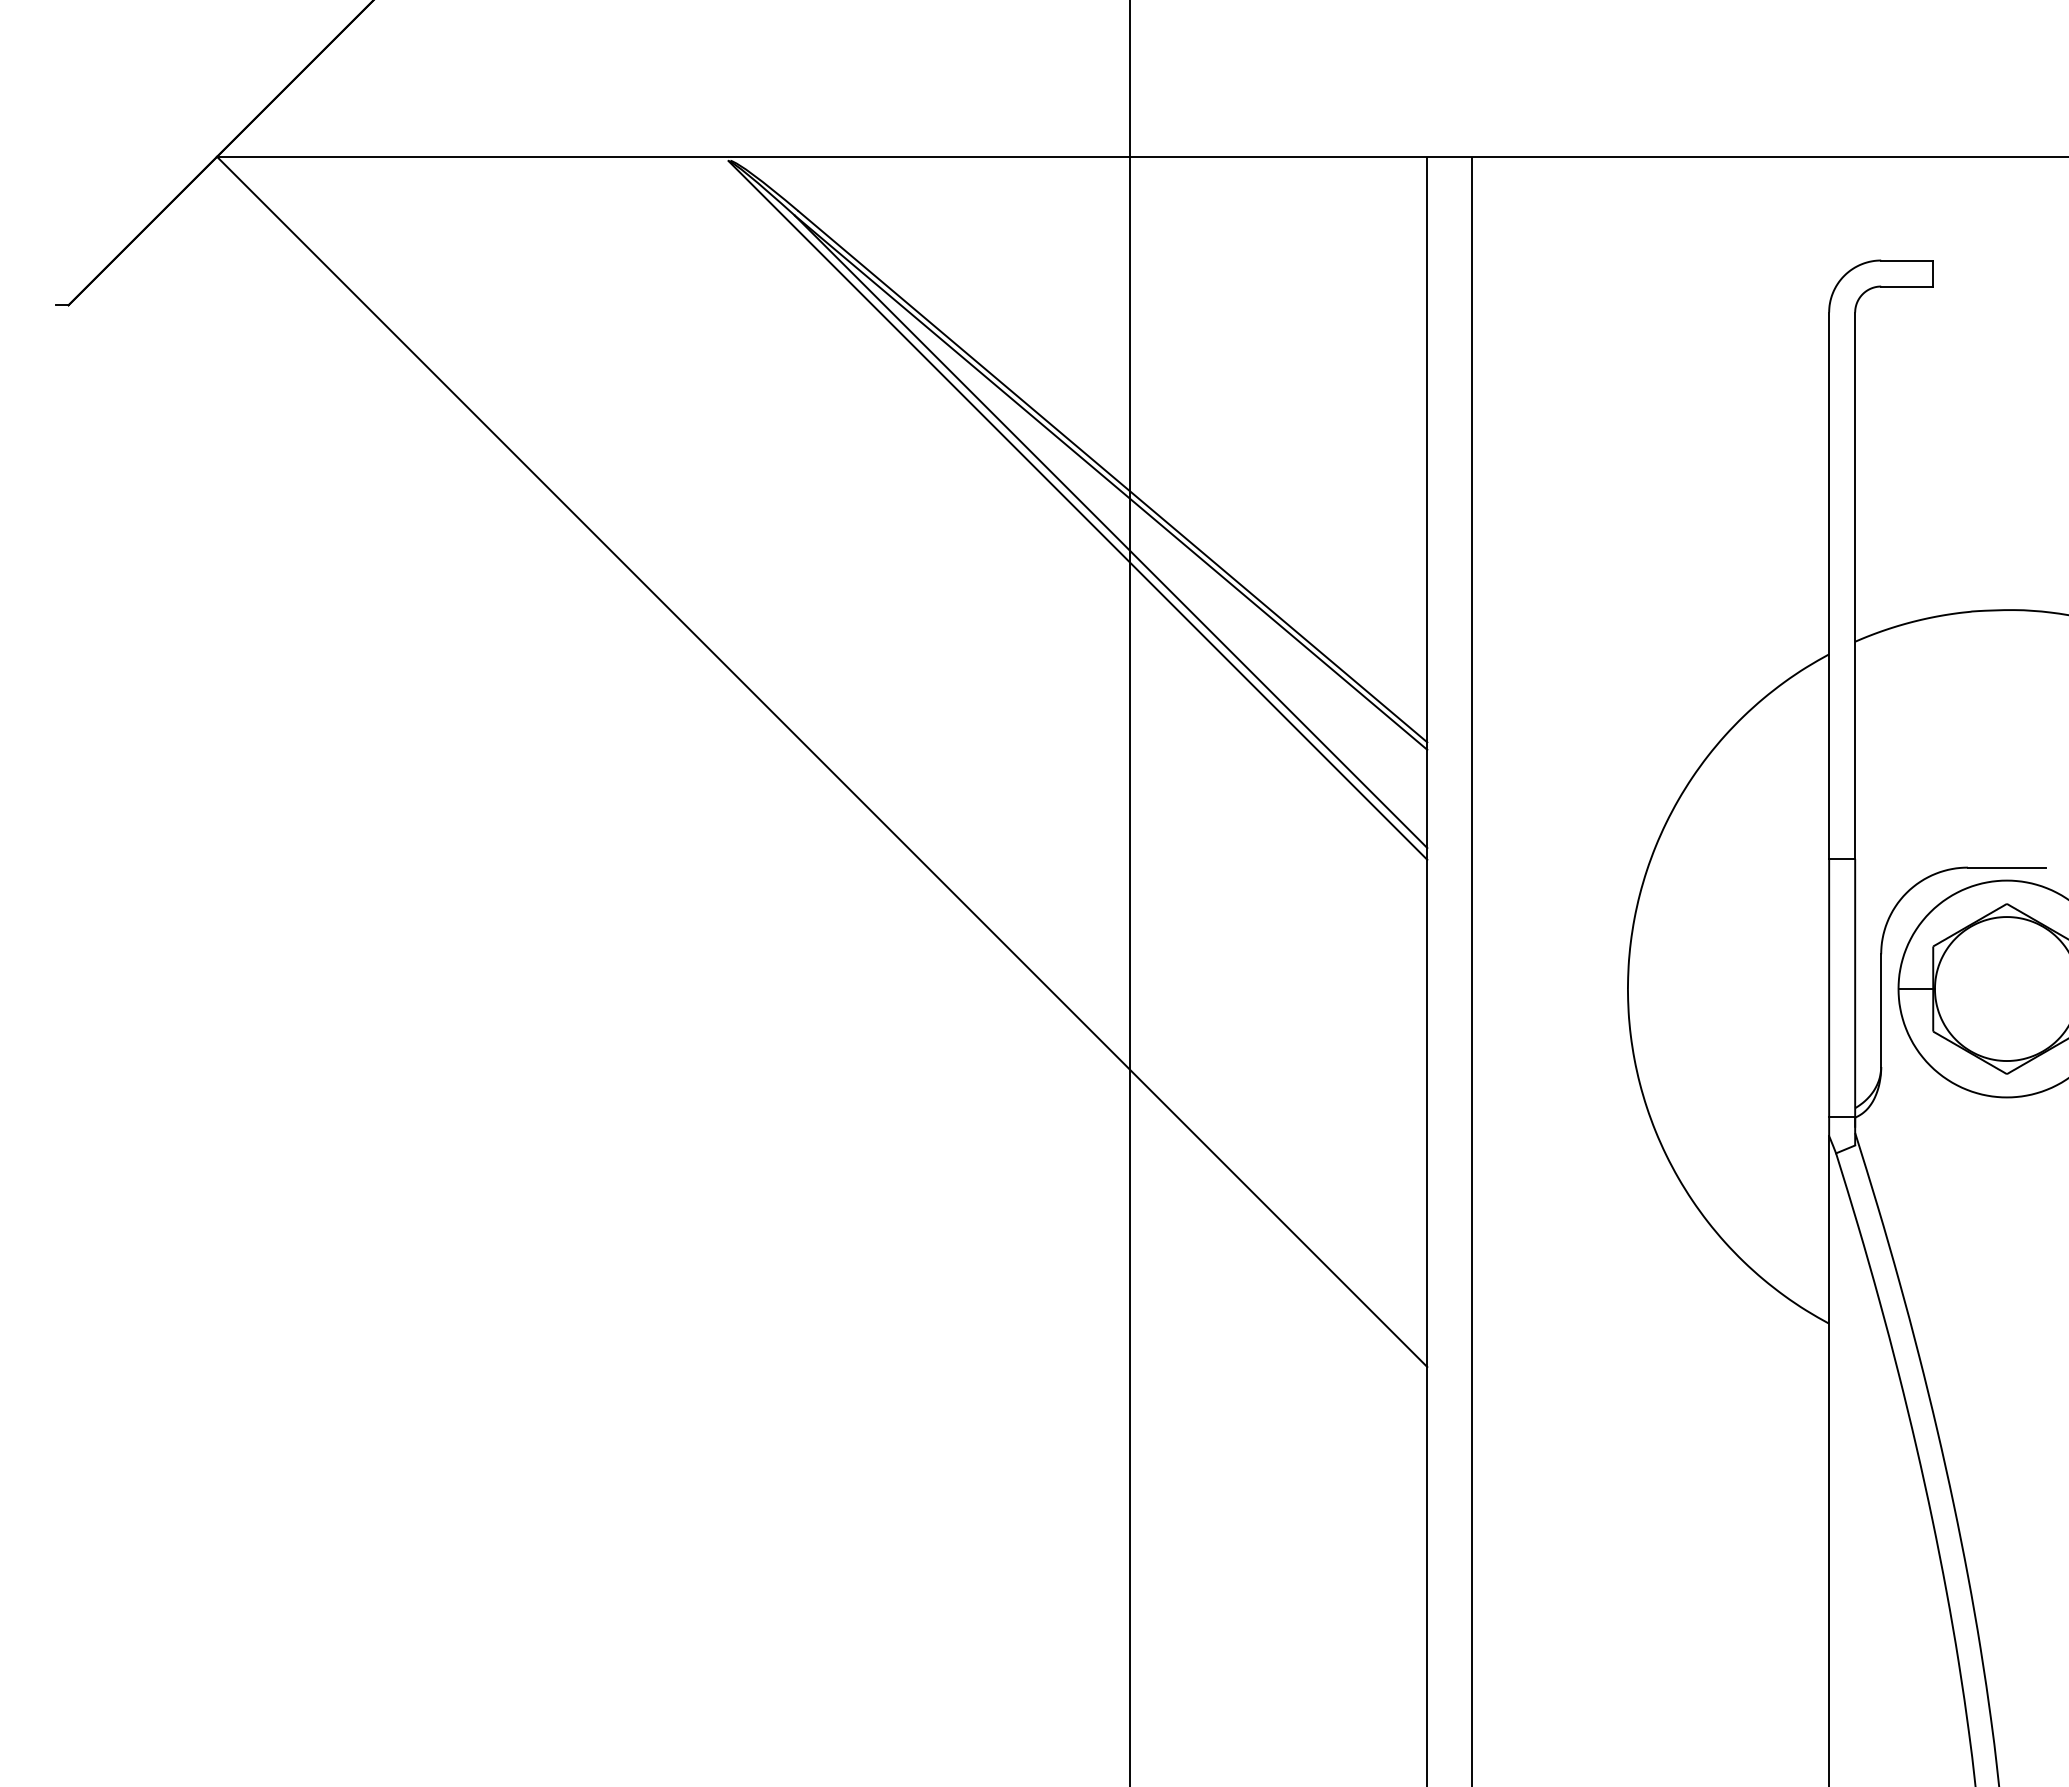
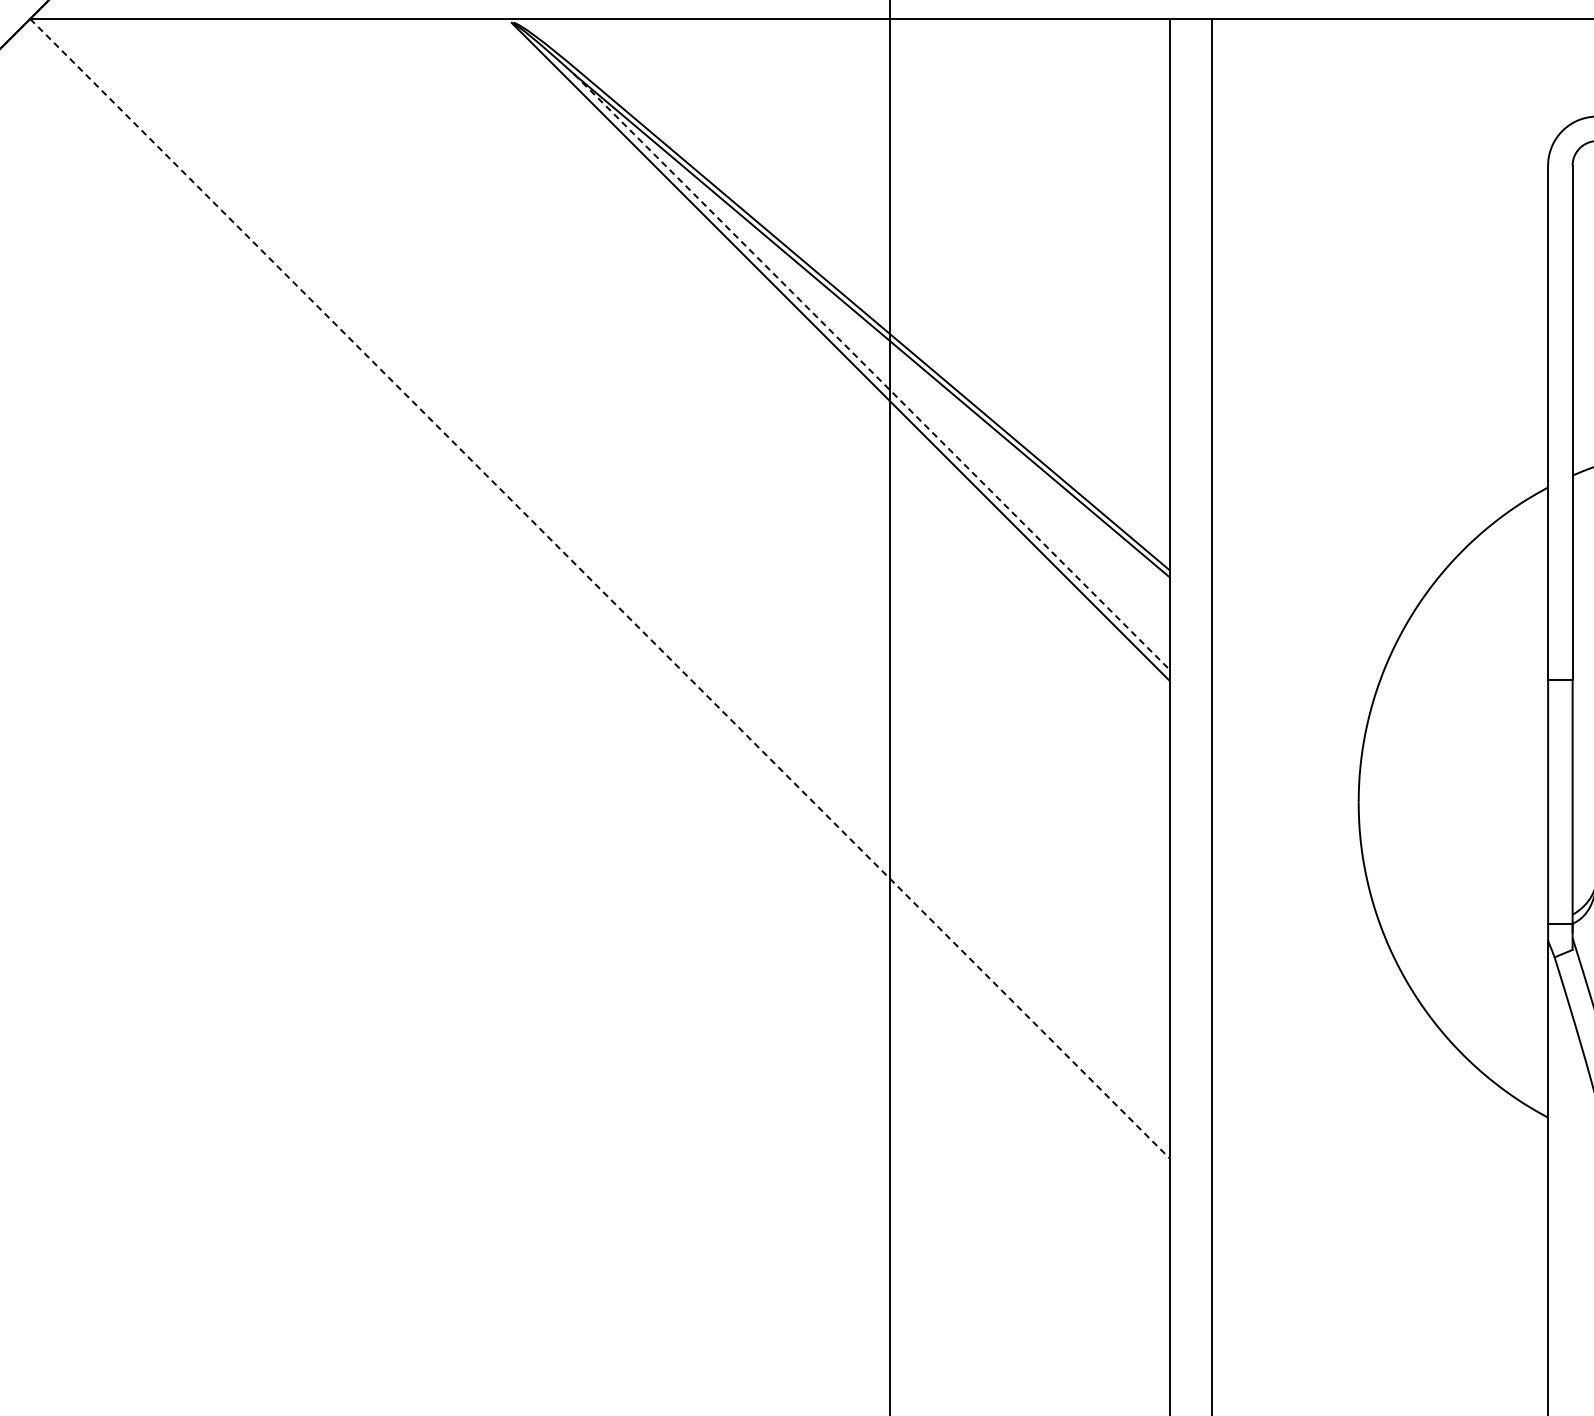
line: (1111, 532) -> (872, 372), solid -> dashed
line: (822, 761) -> (600, 588), solid -> dashed

